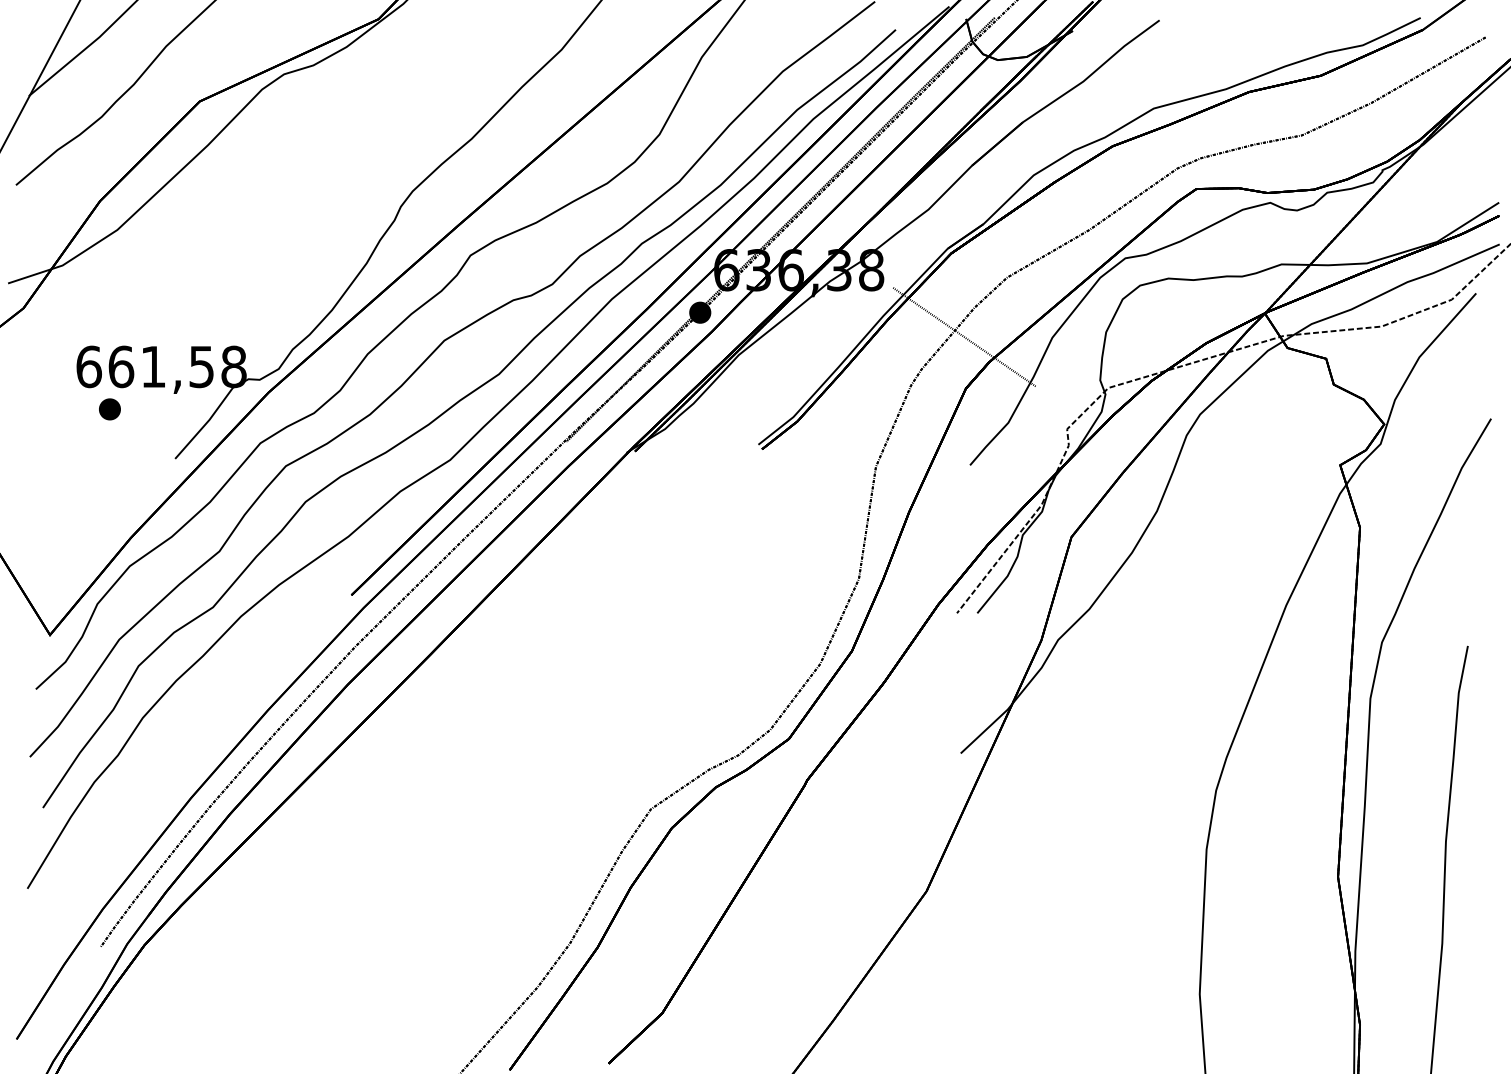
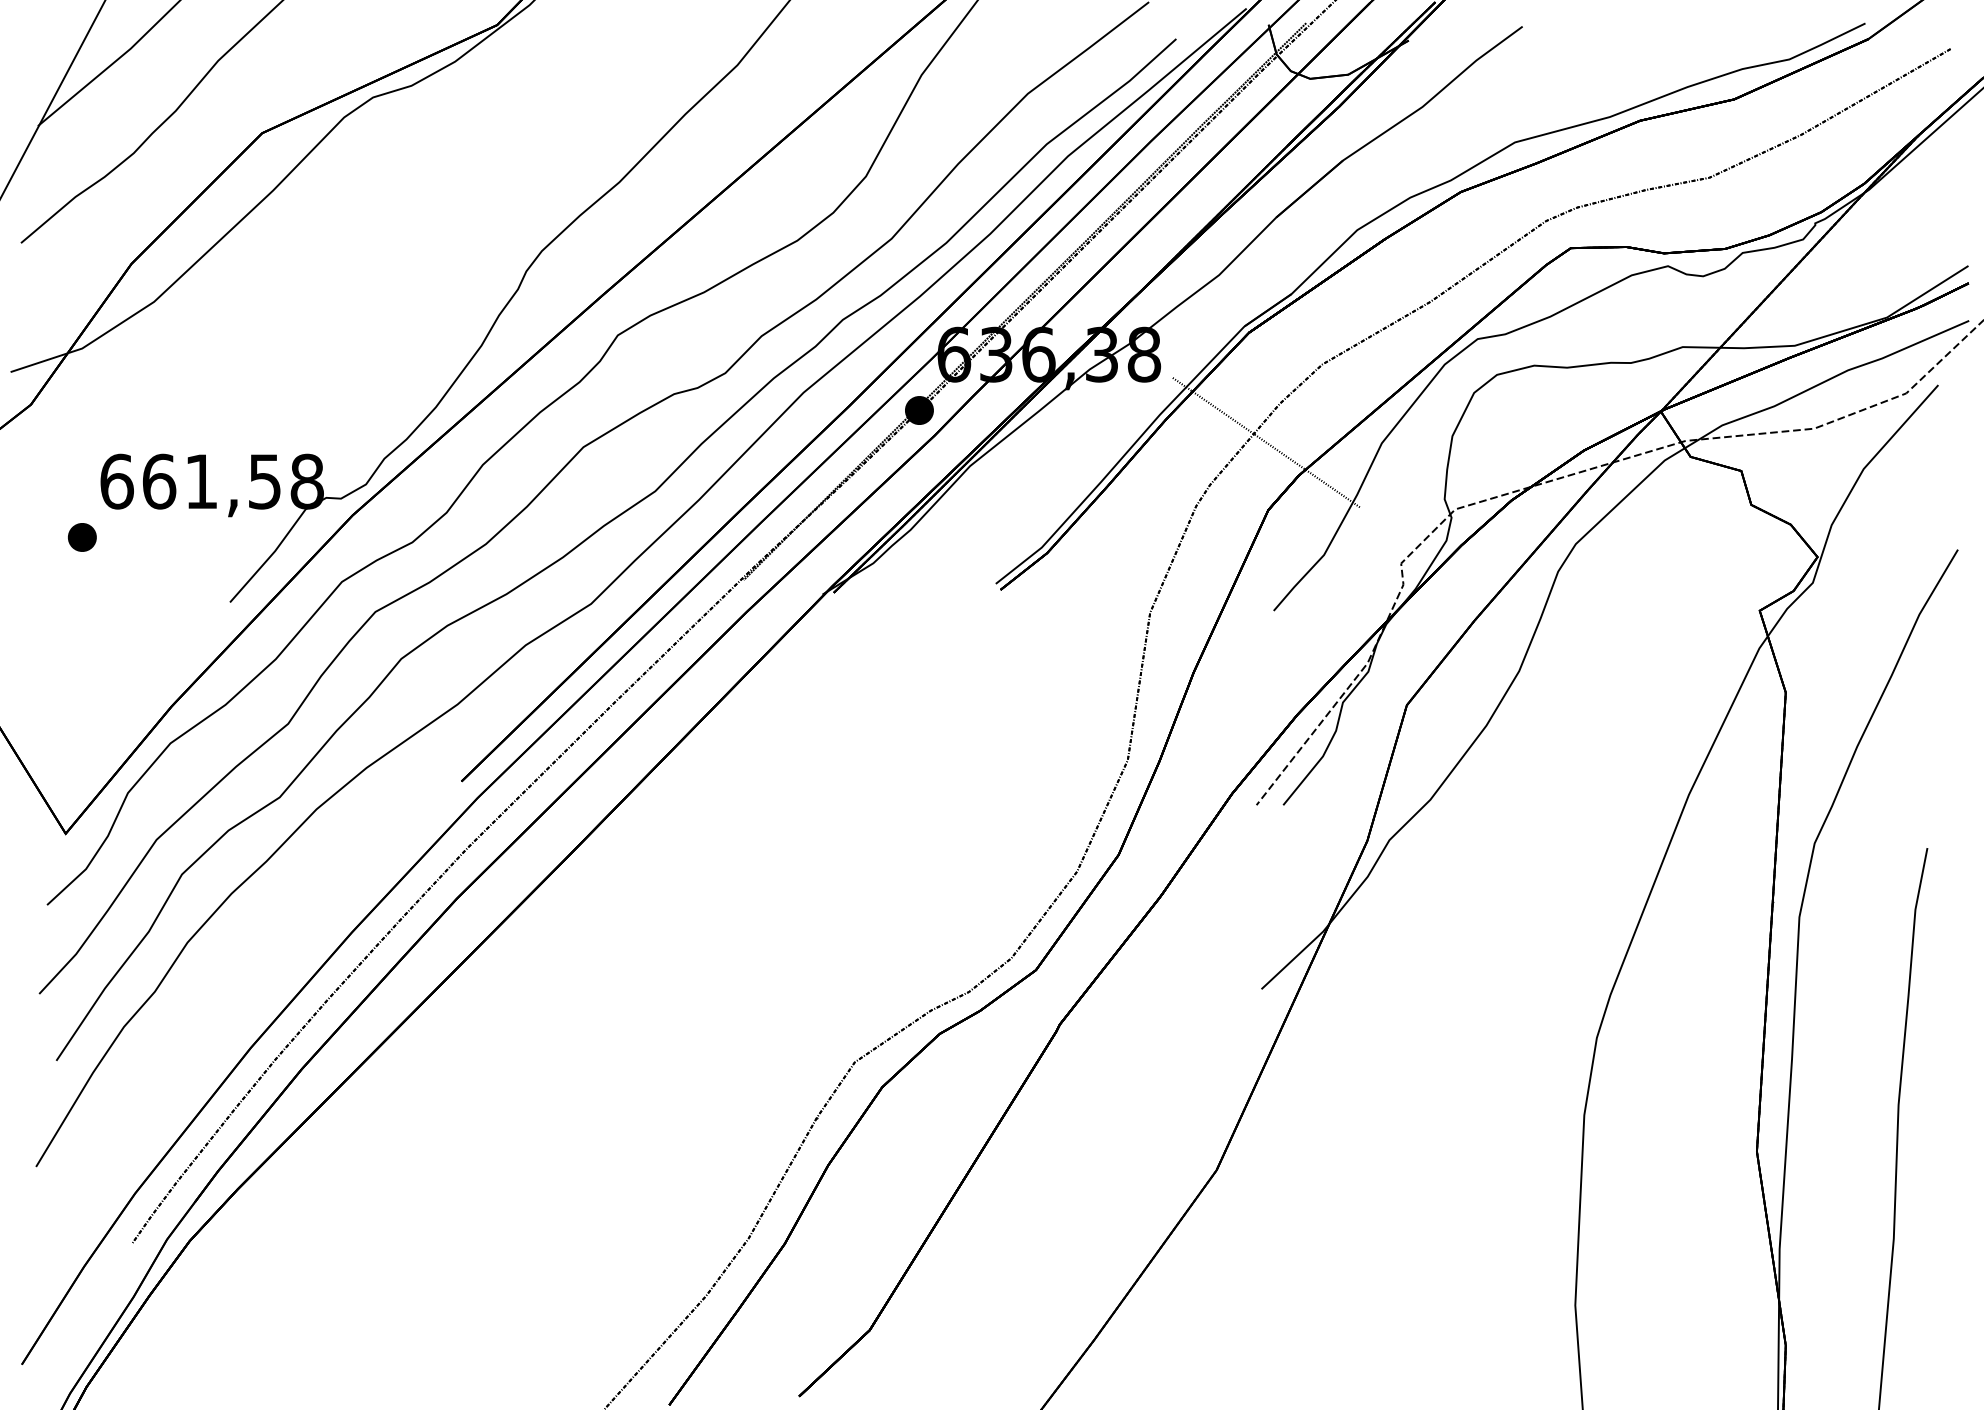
part: (110, 409) -> (82, 537), moved

